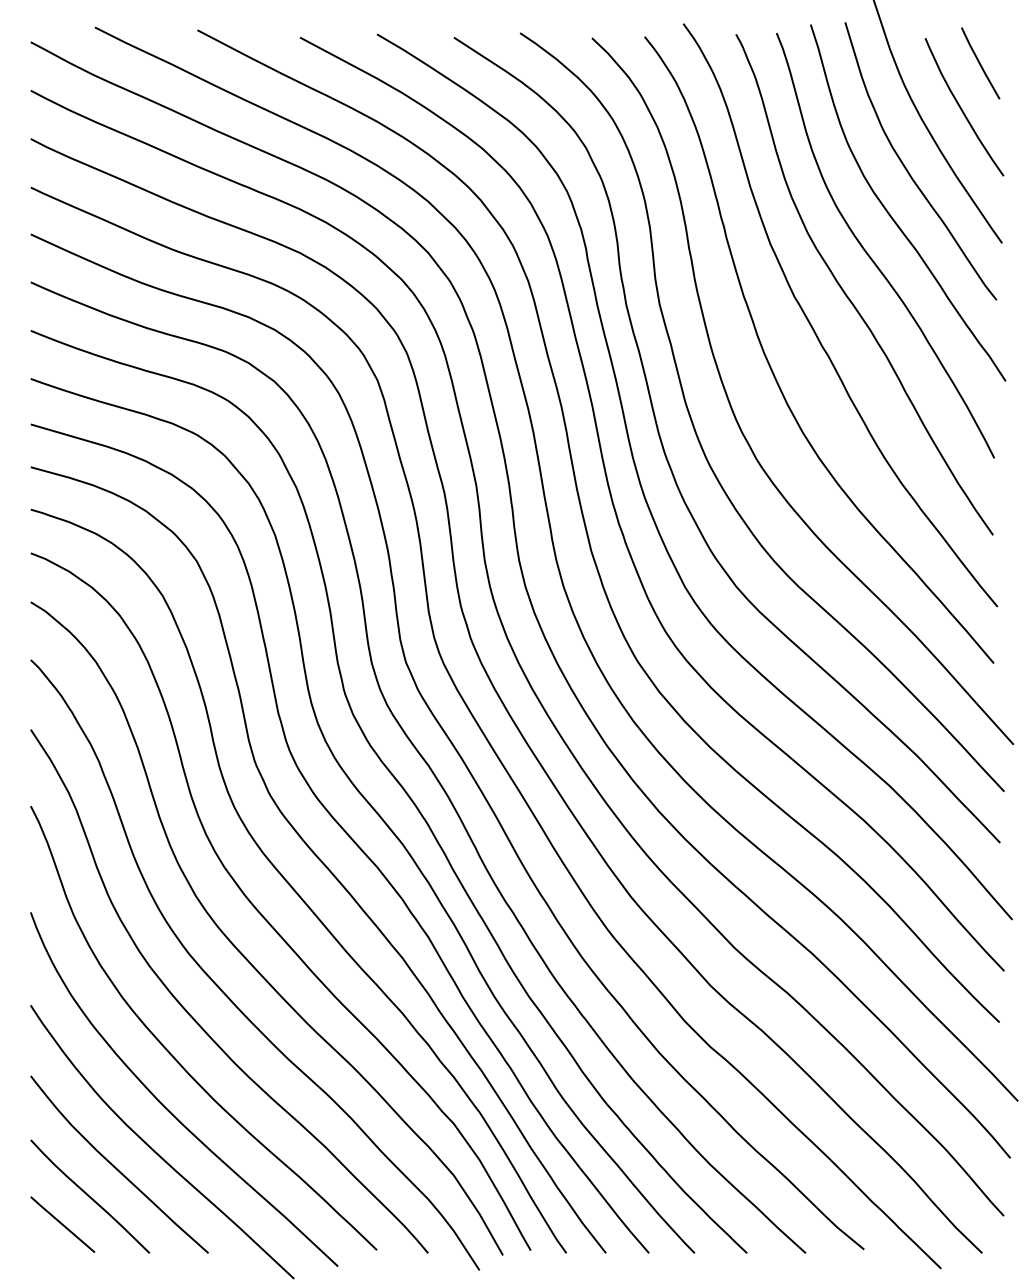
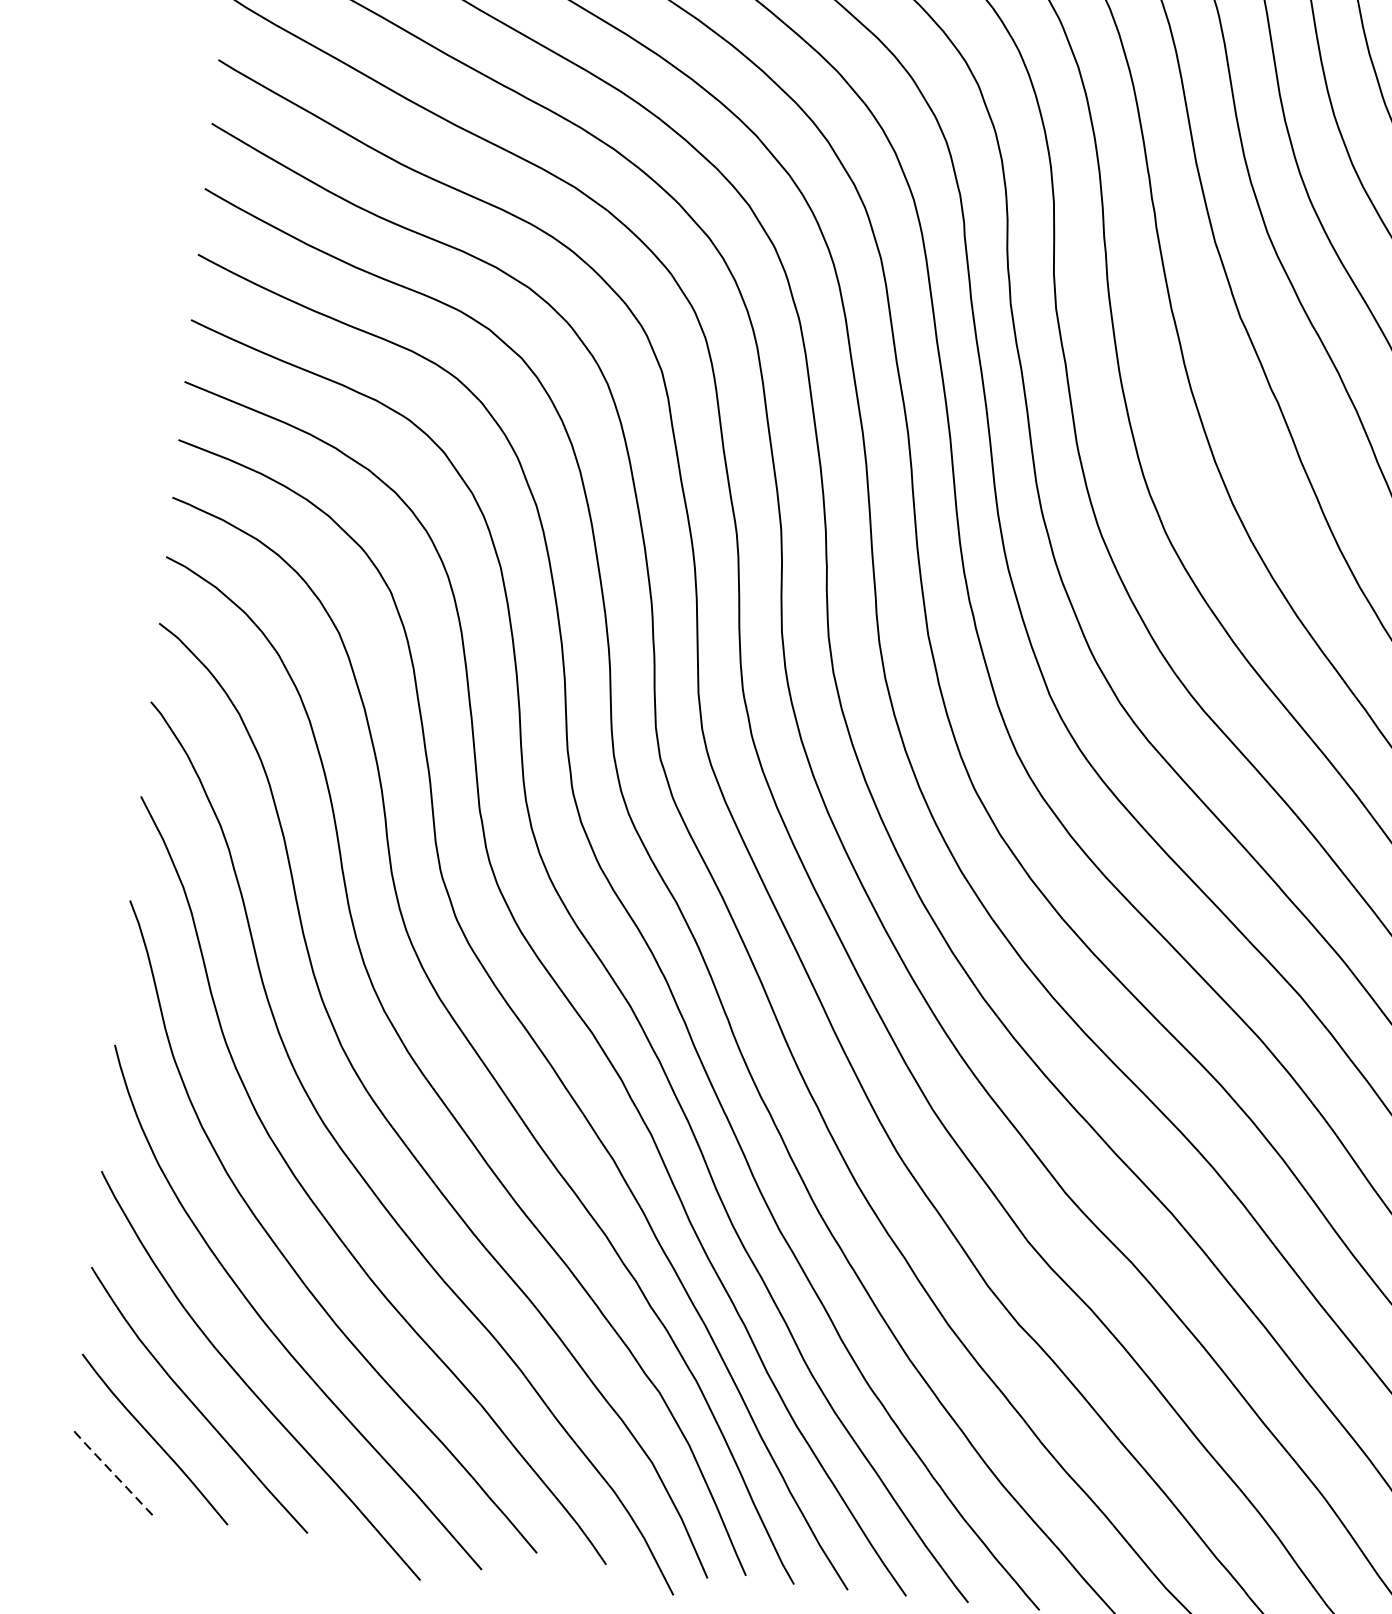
line: (62, 1224) -> (113, 1473), solid -> dashed

